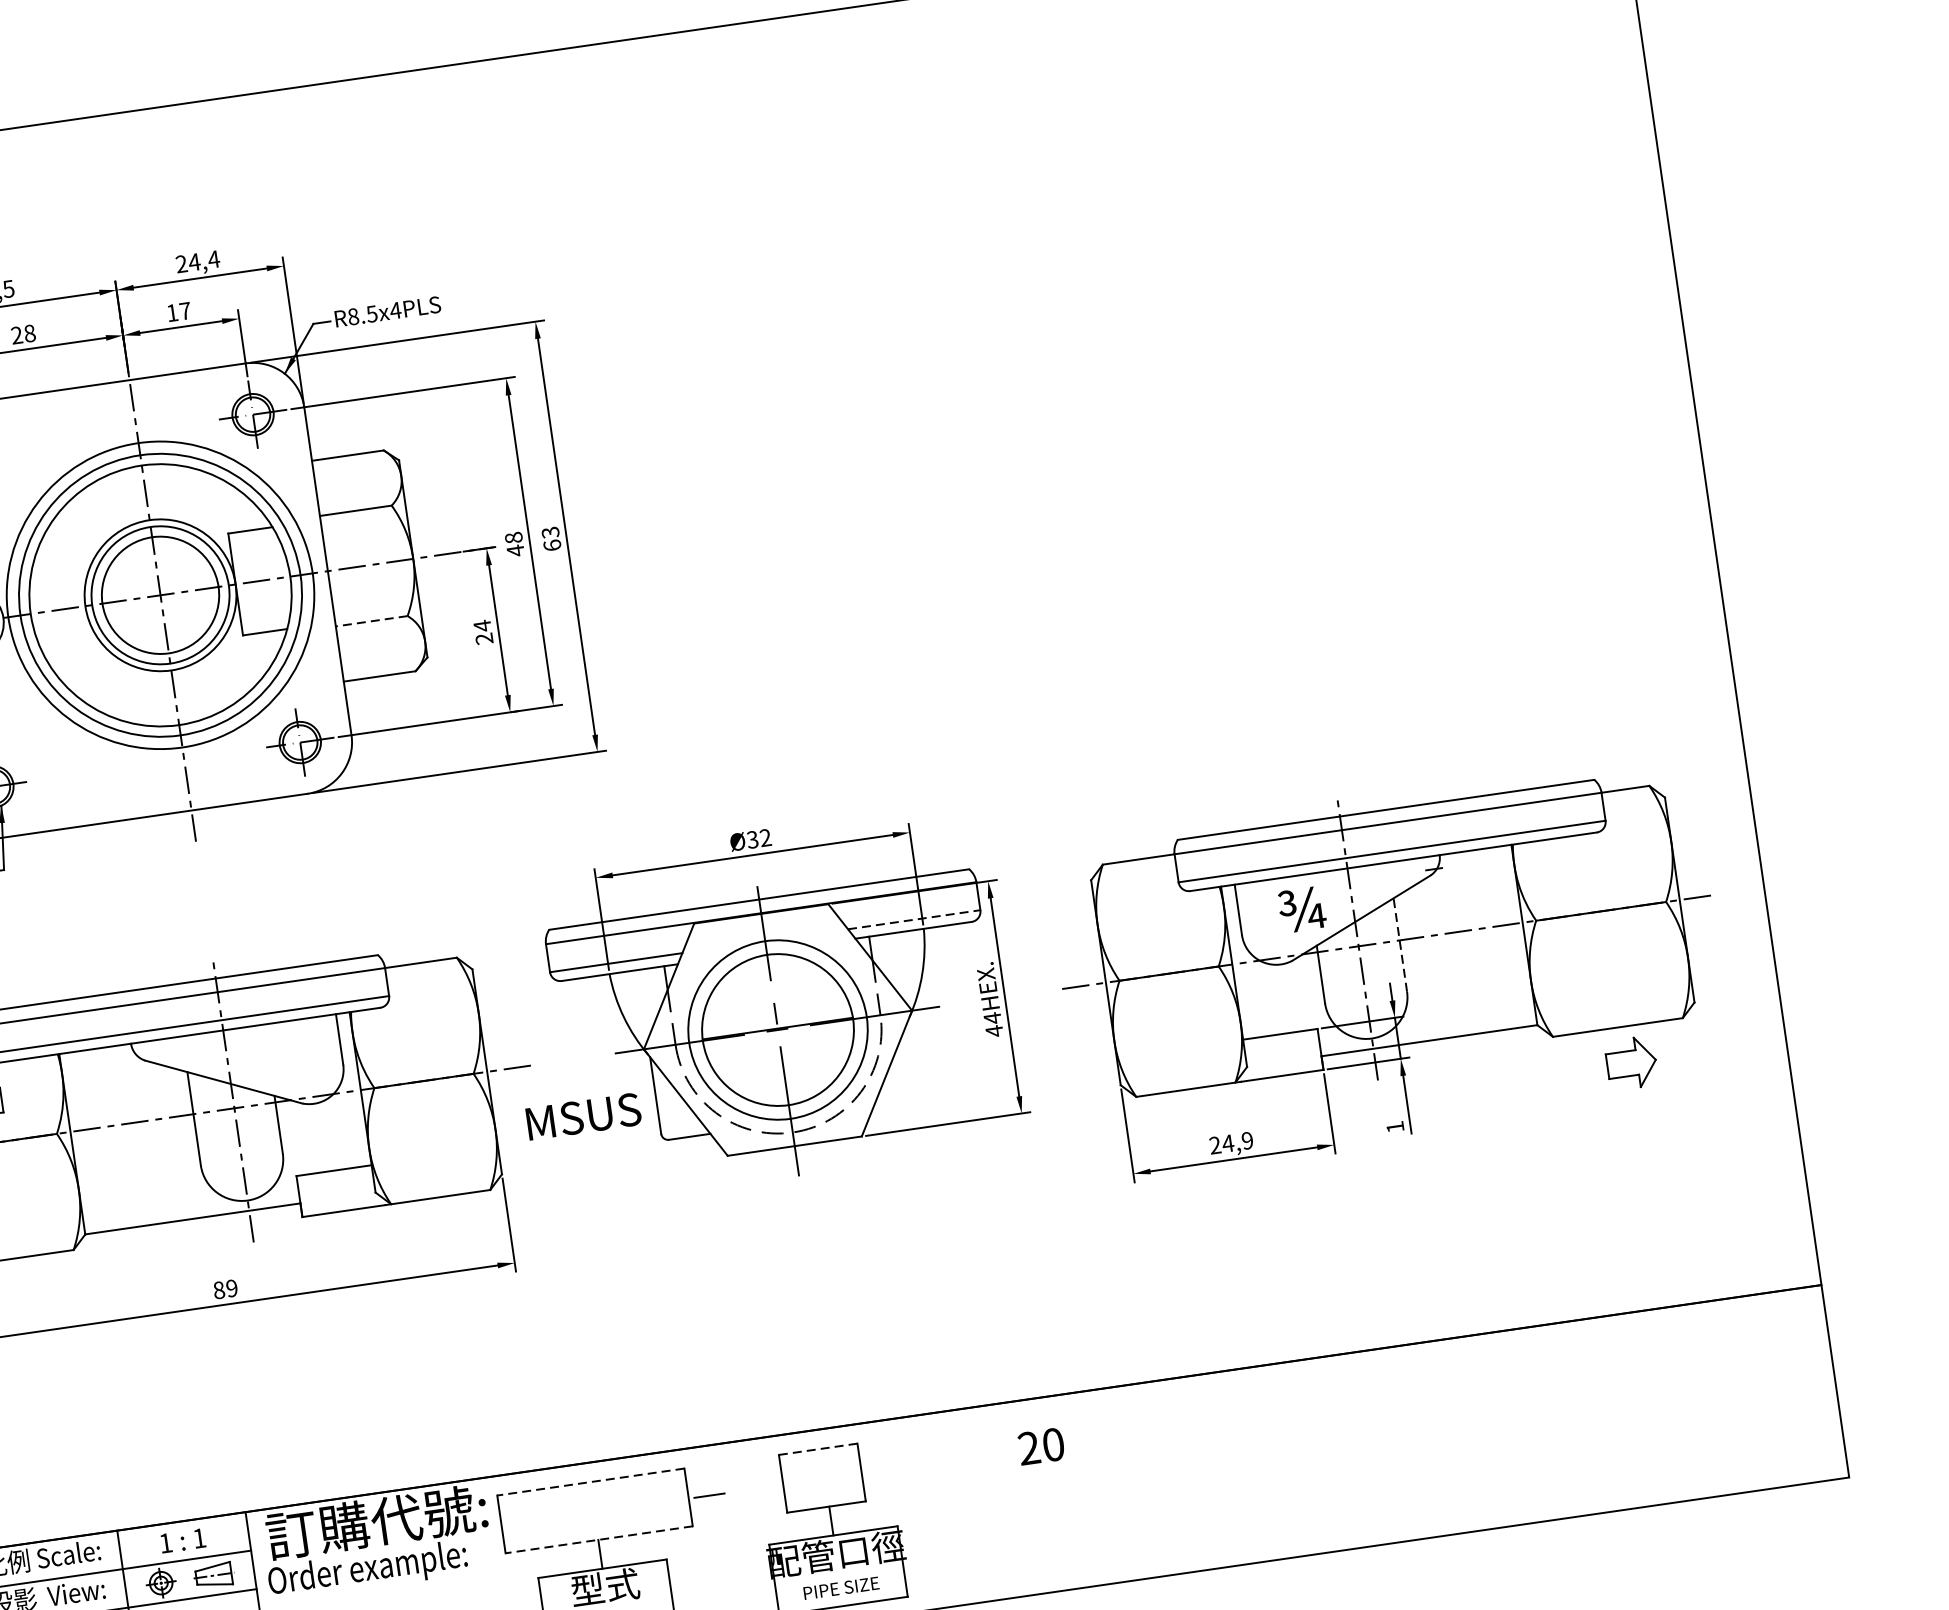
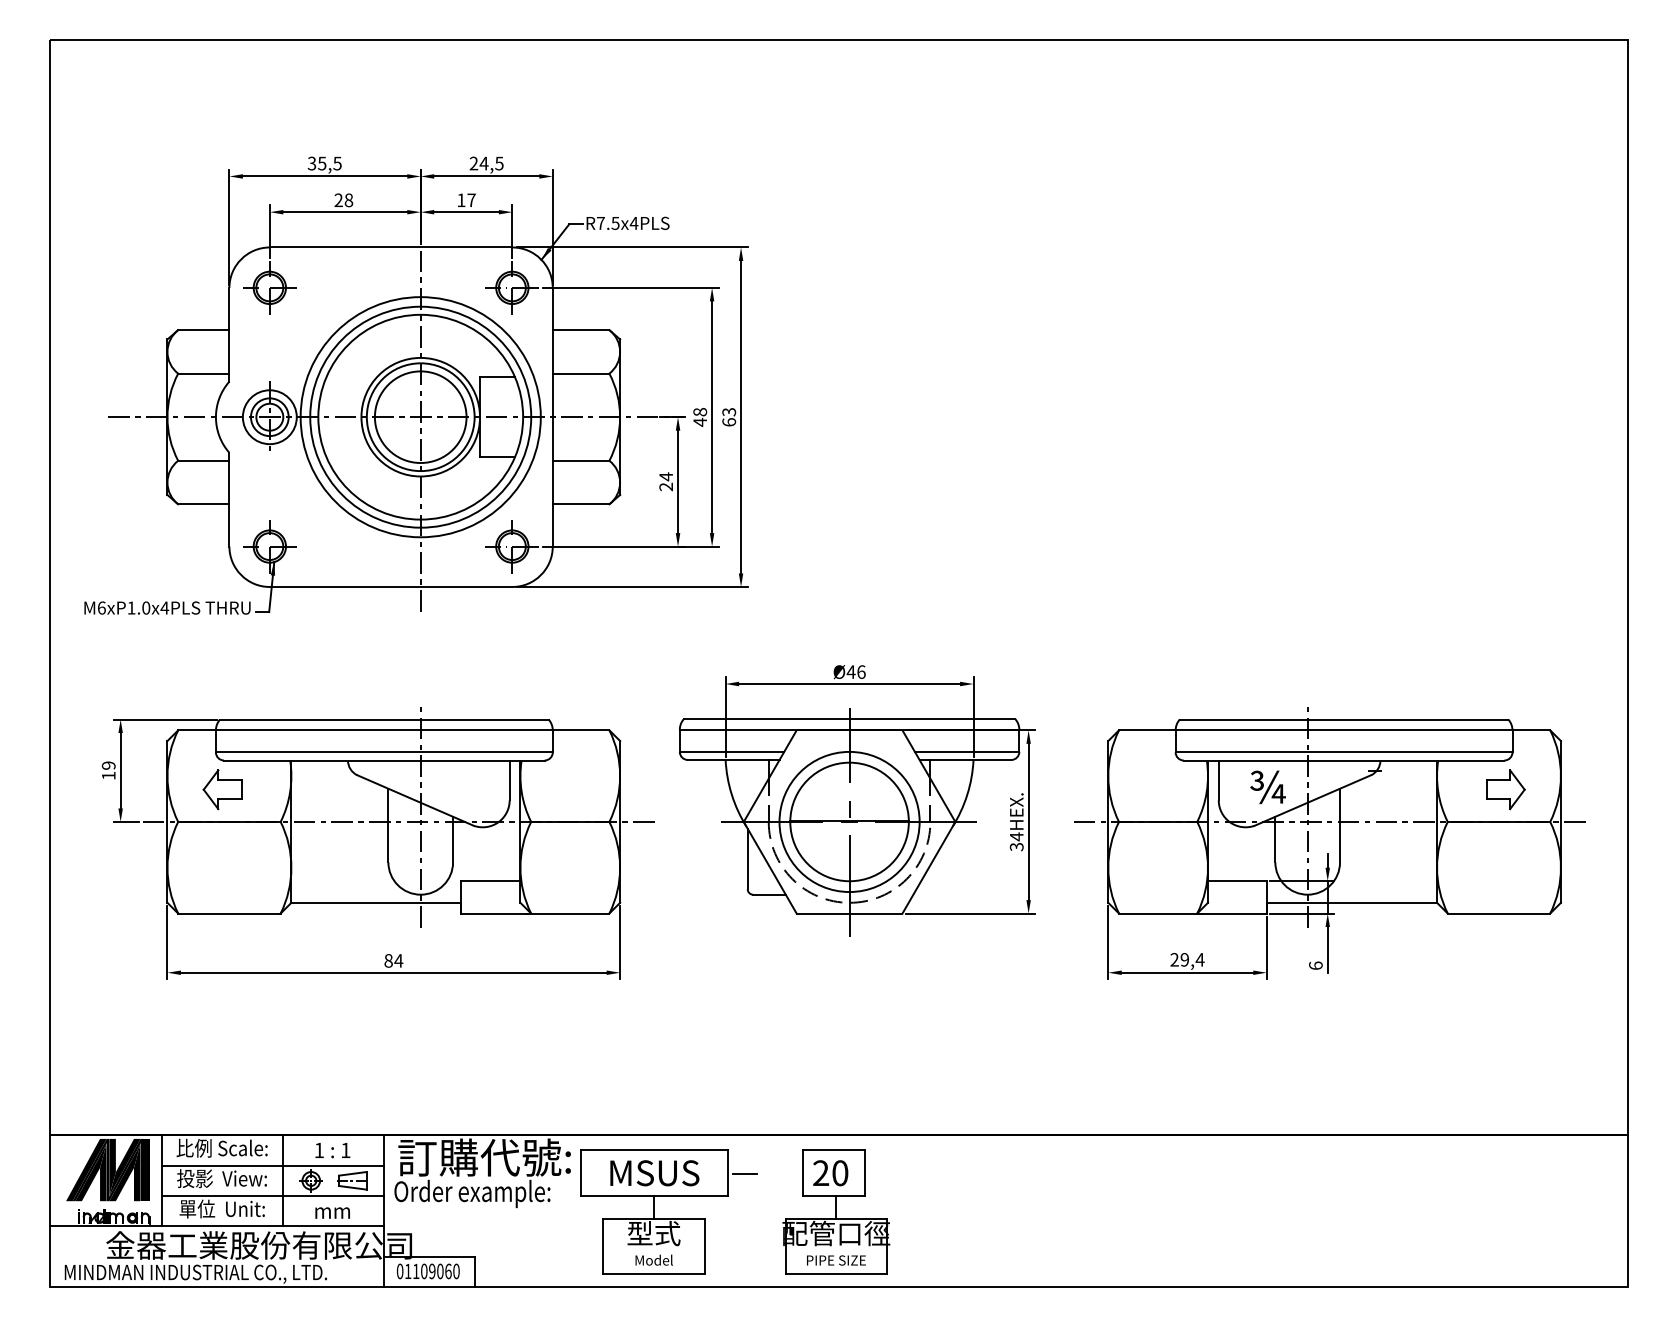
text: (212, 259) -> (498, 163), 24,4 -> 24,5
text: (352, 315) -> (600, 222), R8.5x4PLS -> R7.5x4PLS
line: (370, 621) -> (580, 460), dashed -> solid
text: (758, 838) -> (855, 671), Ø32 -> Ø46
line: (914, 919) -> (967, 751), dashed -> solid
line: (1400, 944) -> (1340, 825), dashed -> solid
text: (994, 1030) -> (1016, 846), 44HEX. -> 34HEX.
part: (1631, 1062) -> (1505, 789), moved
text: (583, 1116) -> (654, 1173), moved
text: (1394, 1126) -> (1315, 965), 1 -> 6
text: (1237, 1141) -> (1192, 959), 24,9 -> 29,4
text: (231, 1288) -> (398, 960), 89 -> 84
text: (1041, 1446) -> (830, 1173), moved
line: (817, 1449) -> (833, 1150), dashed -> solid
line: (590, 1482) -> (654, 1150), dashed -> solid
line: (599, 1540) -> (654, 1196), dashed -> solid

